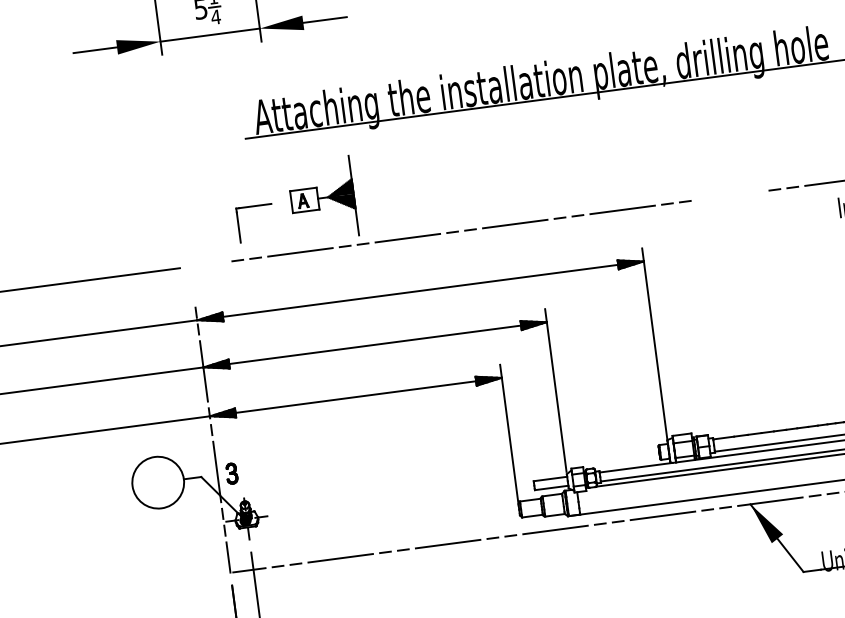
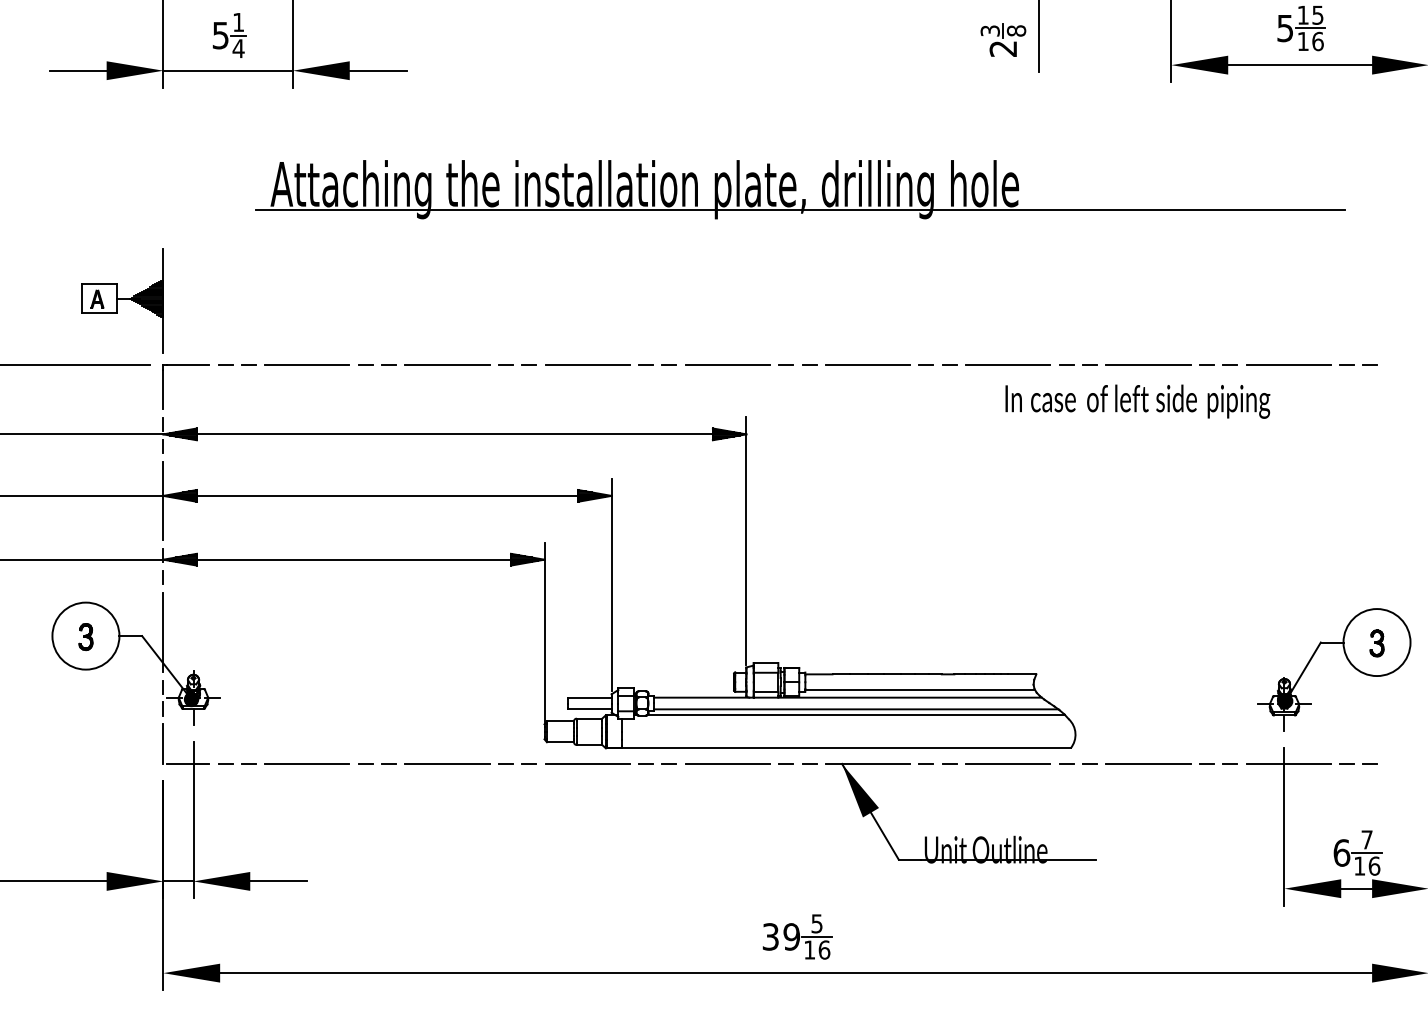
line: (730, 195) -> (868, 364), added
part: (322, 199) -> (122, 300), moved
part: (253, 206) -> (185, 365), moved
part: (231, 474) -> (85, 637), moved

